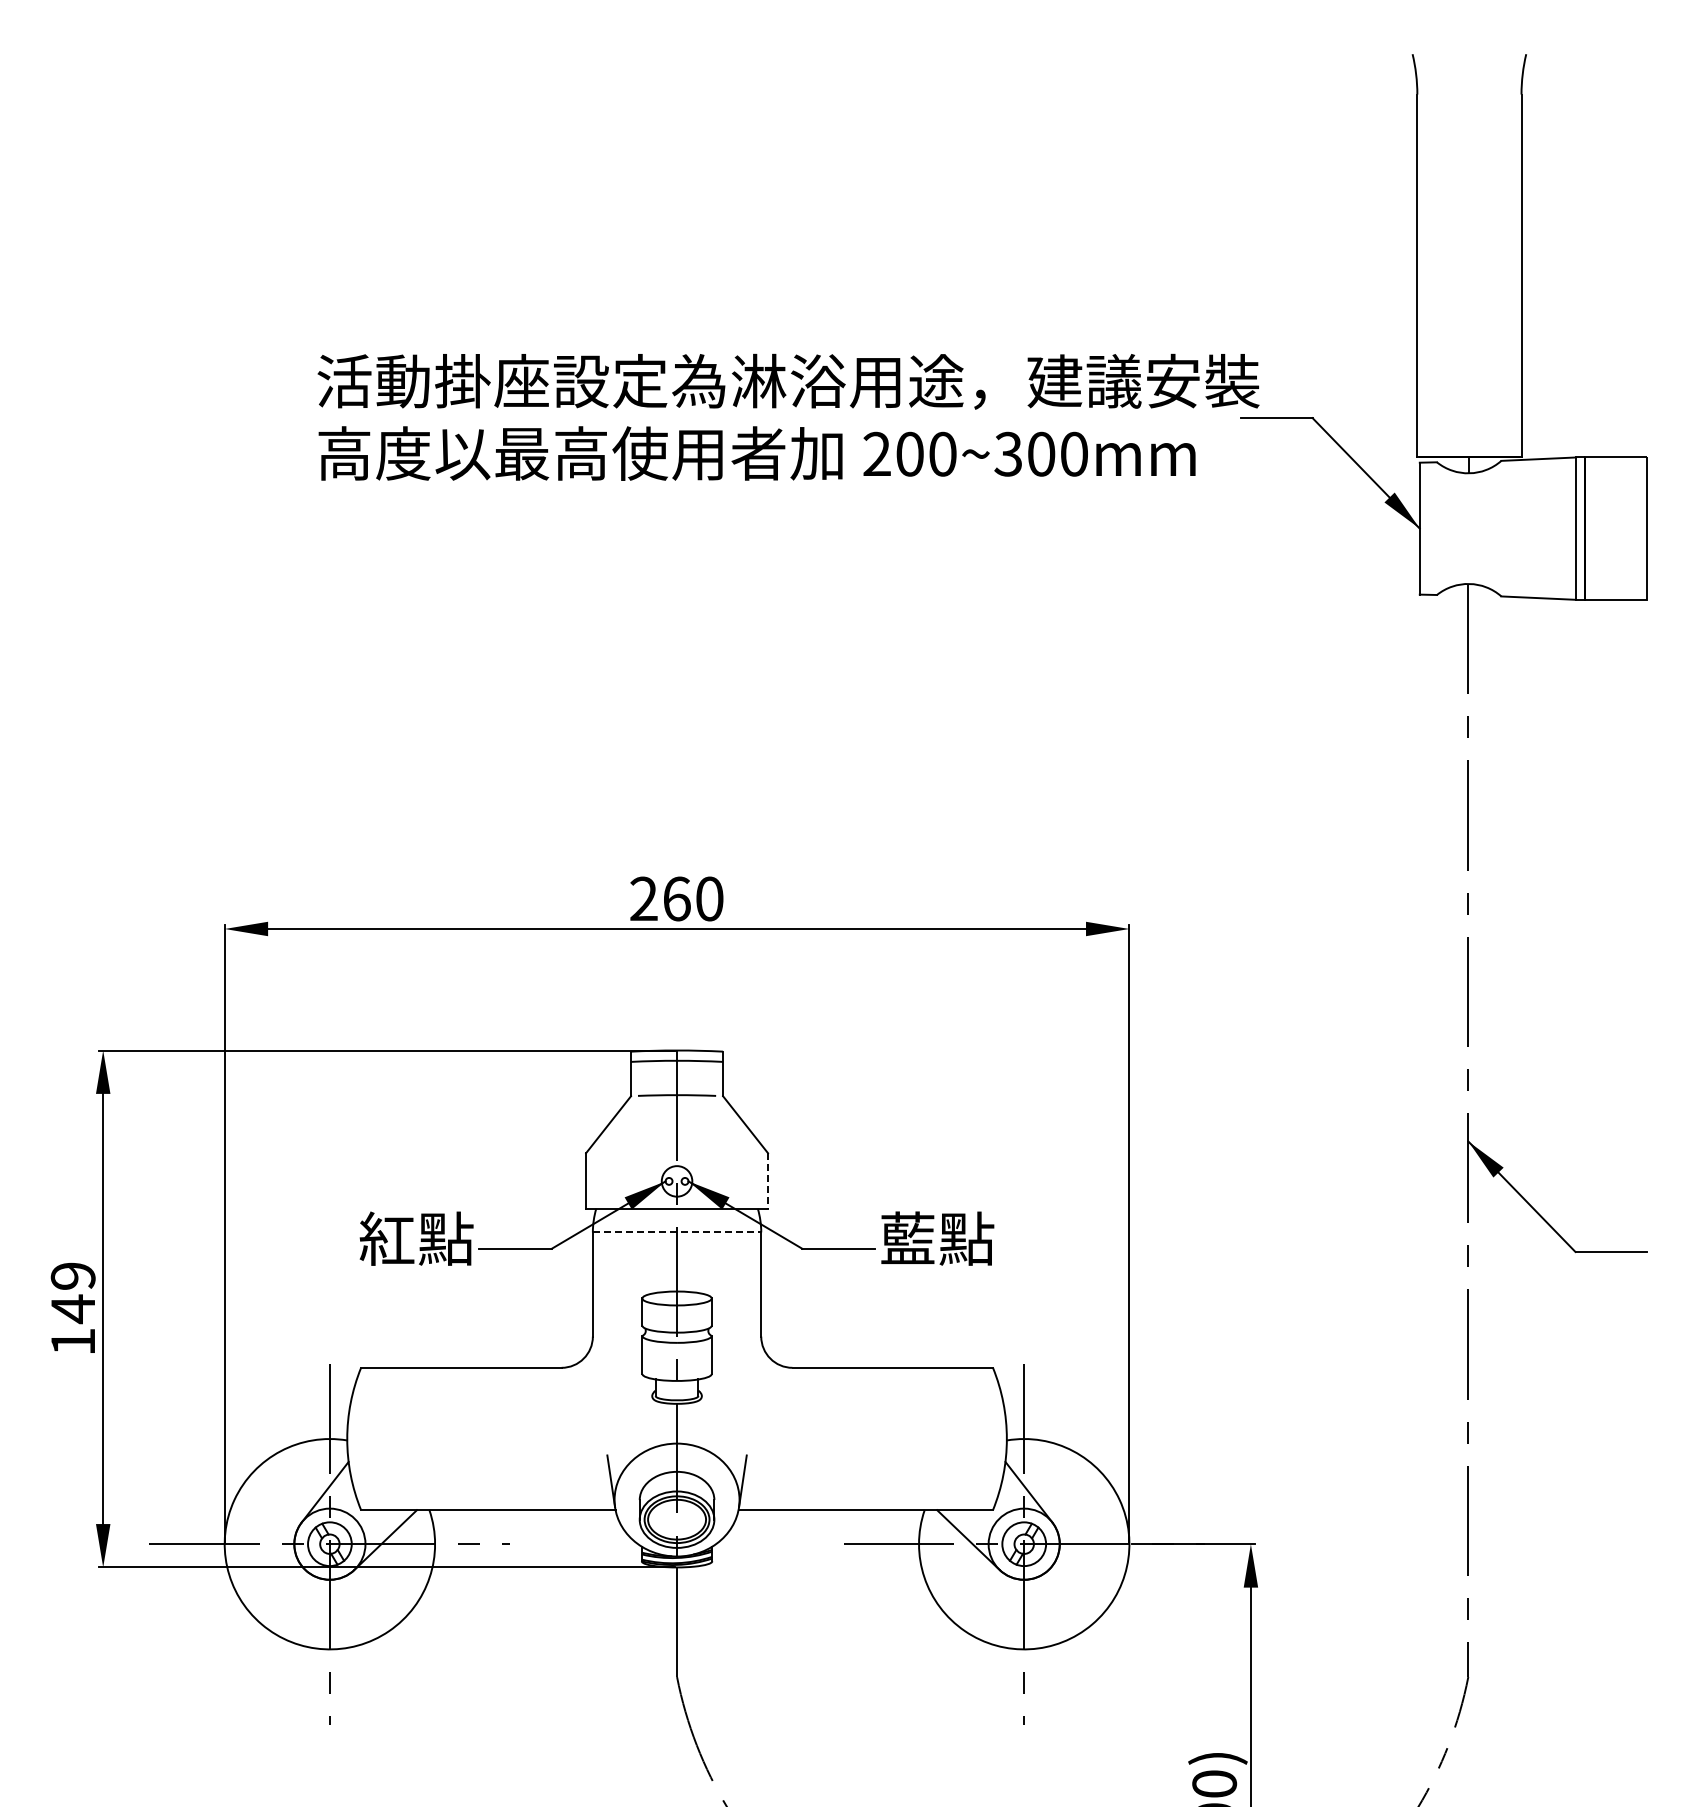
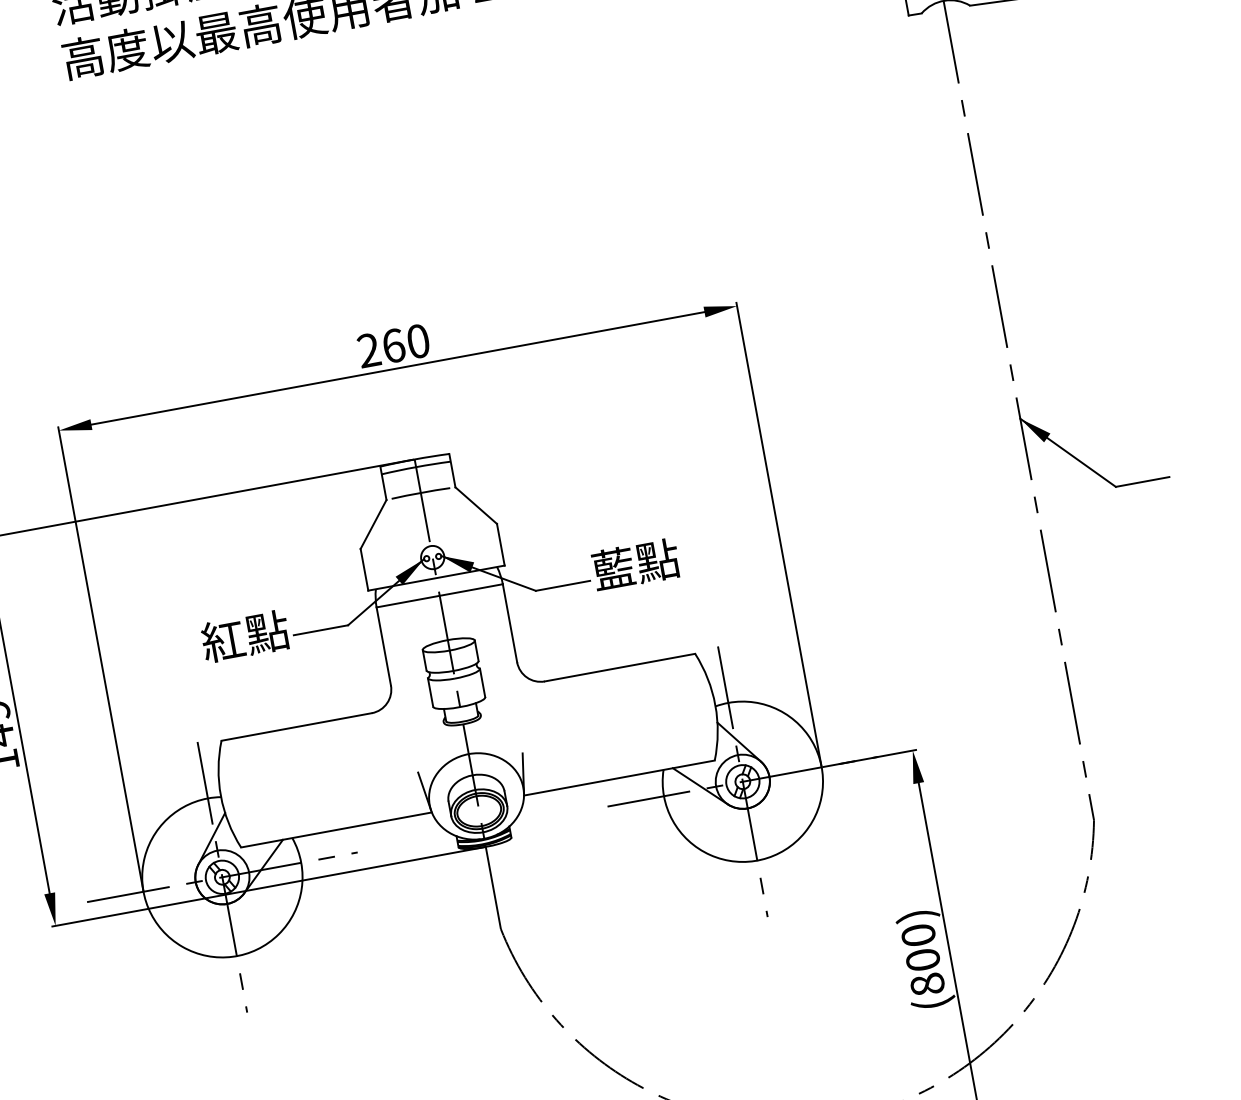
line: (768, 1181) -> (501, 545), dashed -> solid
line: (677, 1232) -> (440, 595), dashed -> solid

